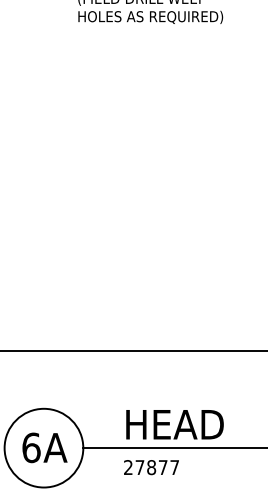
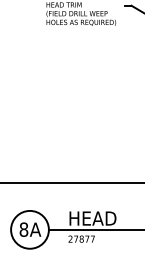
text: (30, 447) -> (23, 229), 6A -> 8A

